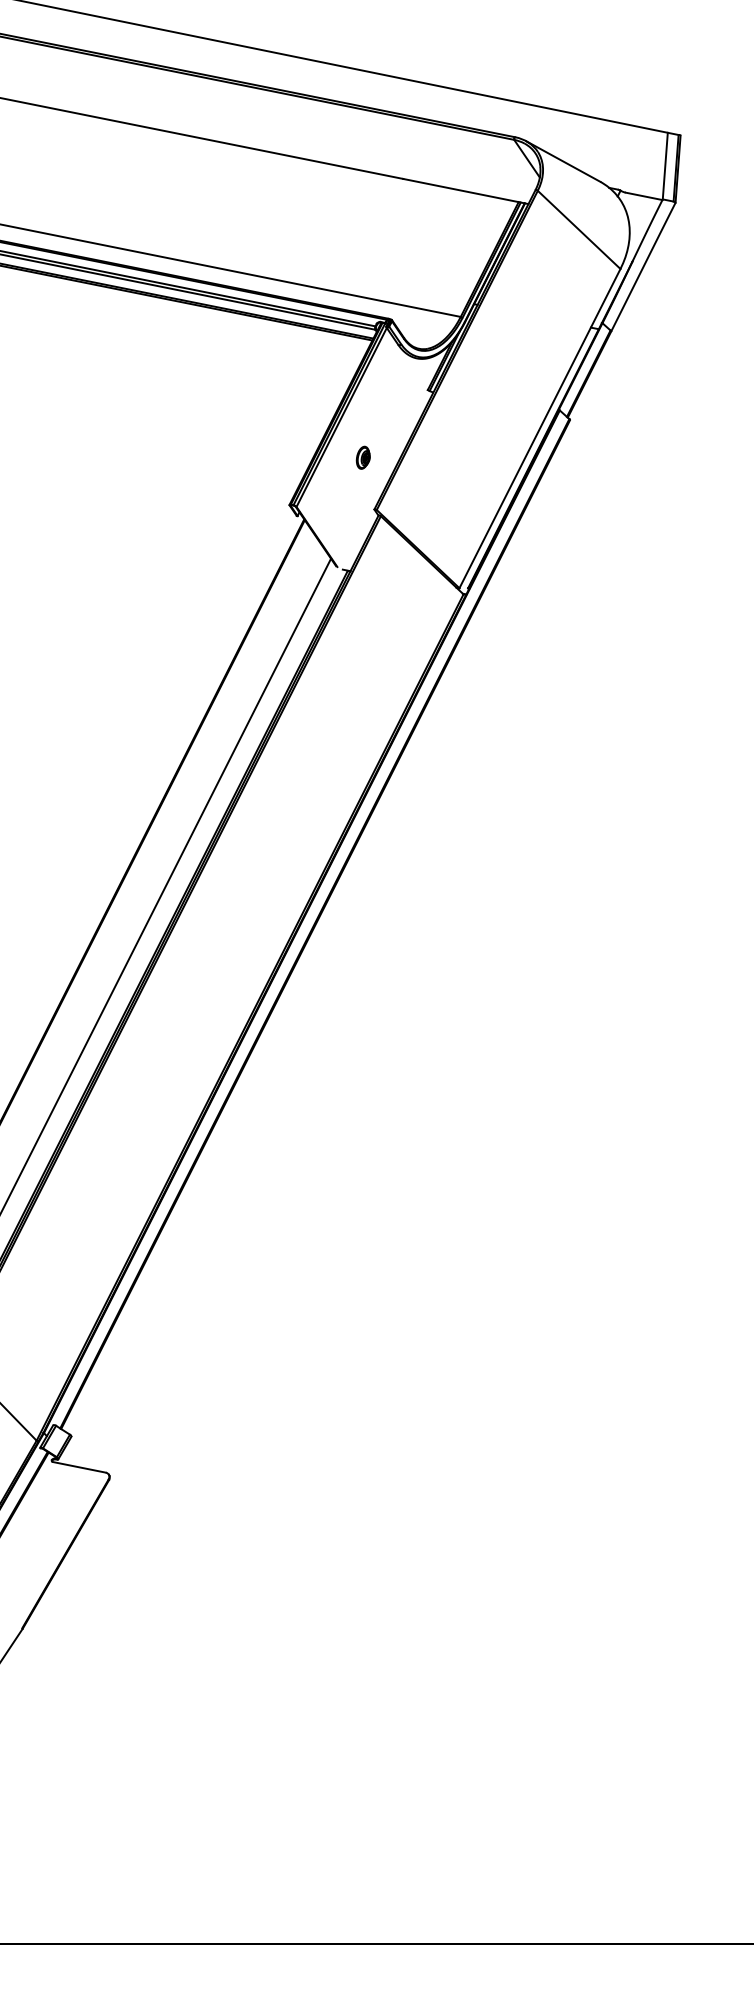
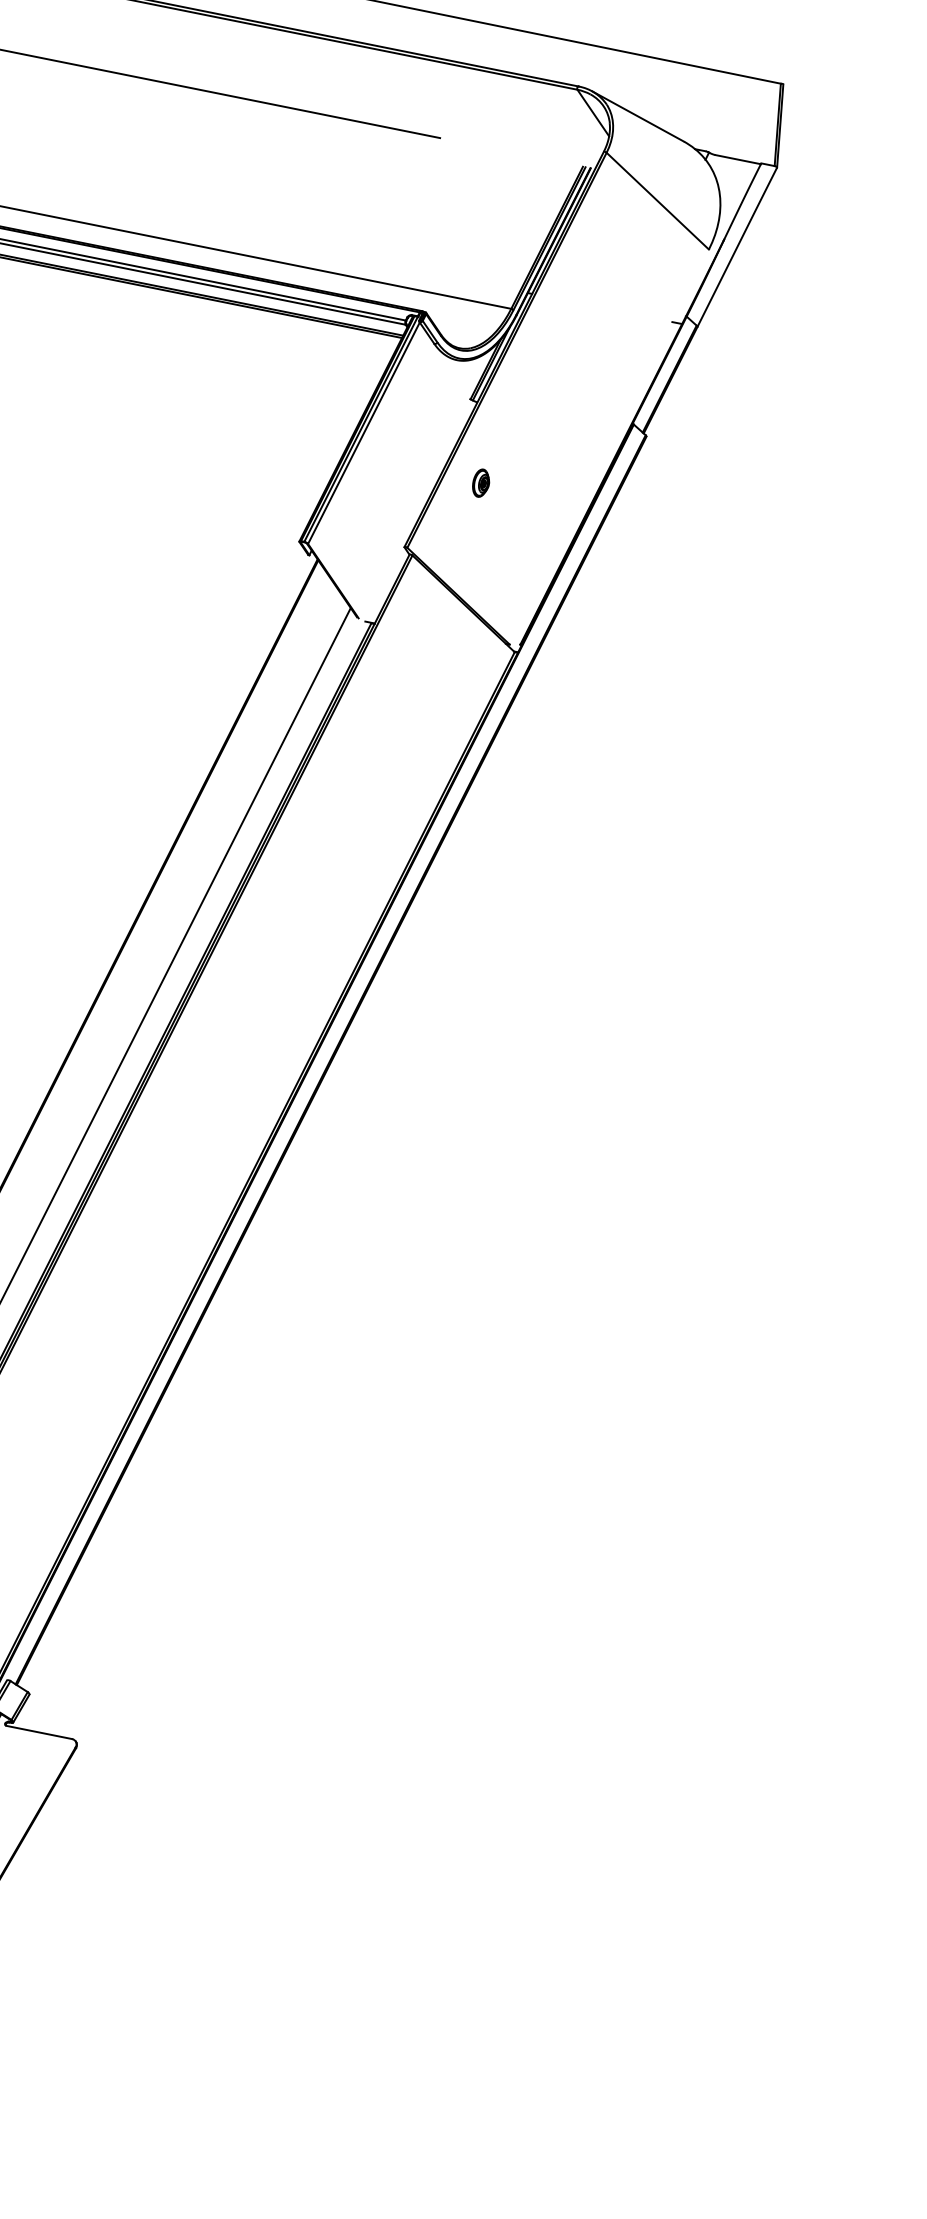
line: (664, 165) -> (763, 121), removed
line: (465, 191) -> (517, 153), removed
line: (539, 428) -> (608, 446), removed
part: (362, 457) -> (480, 482), moved

